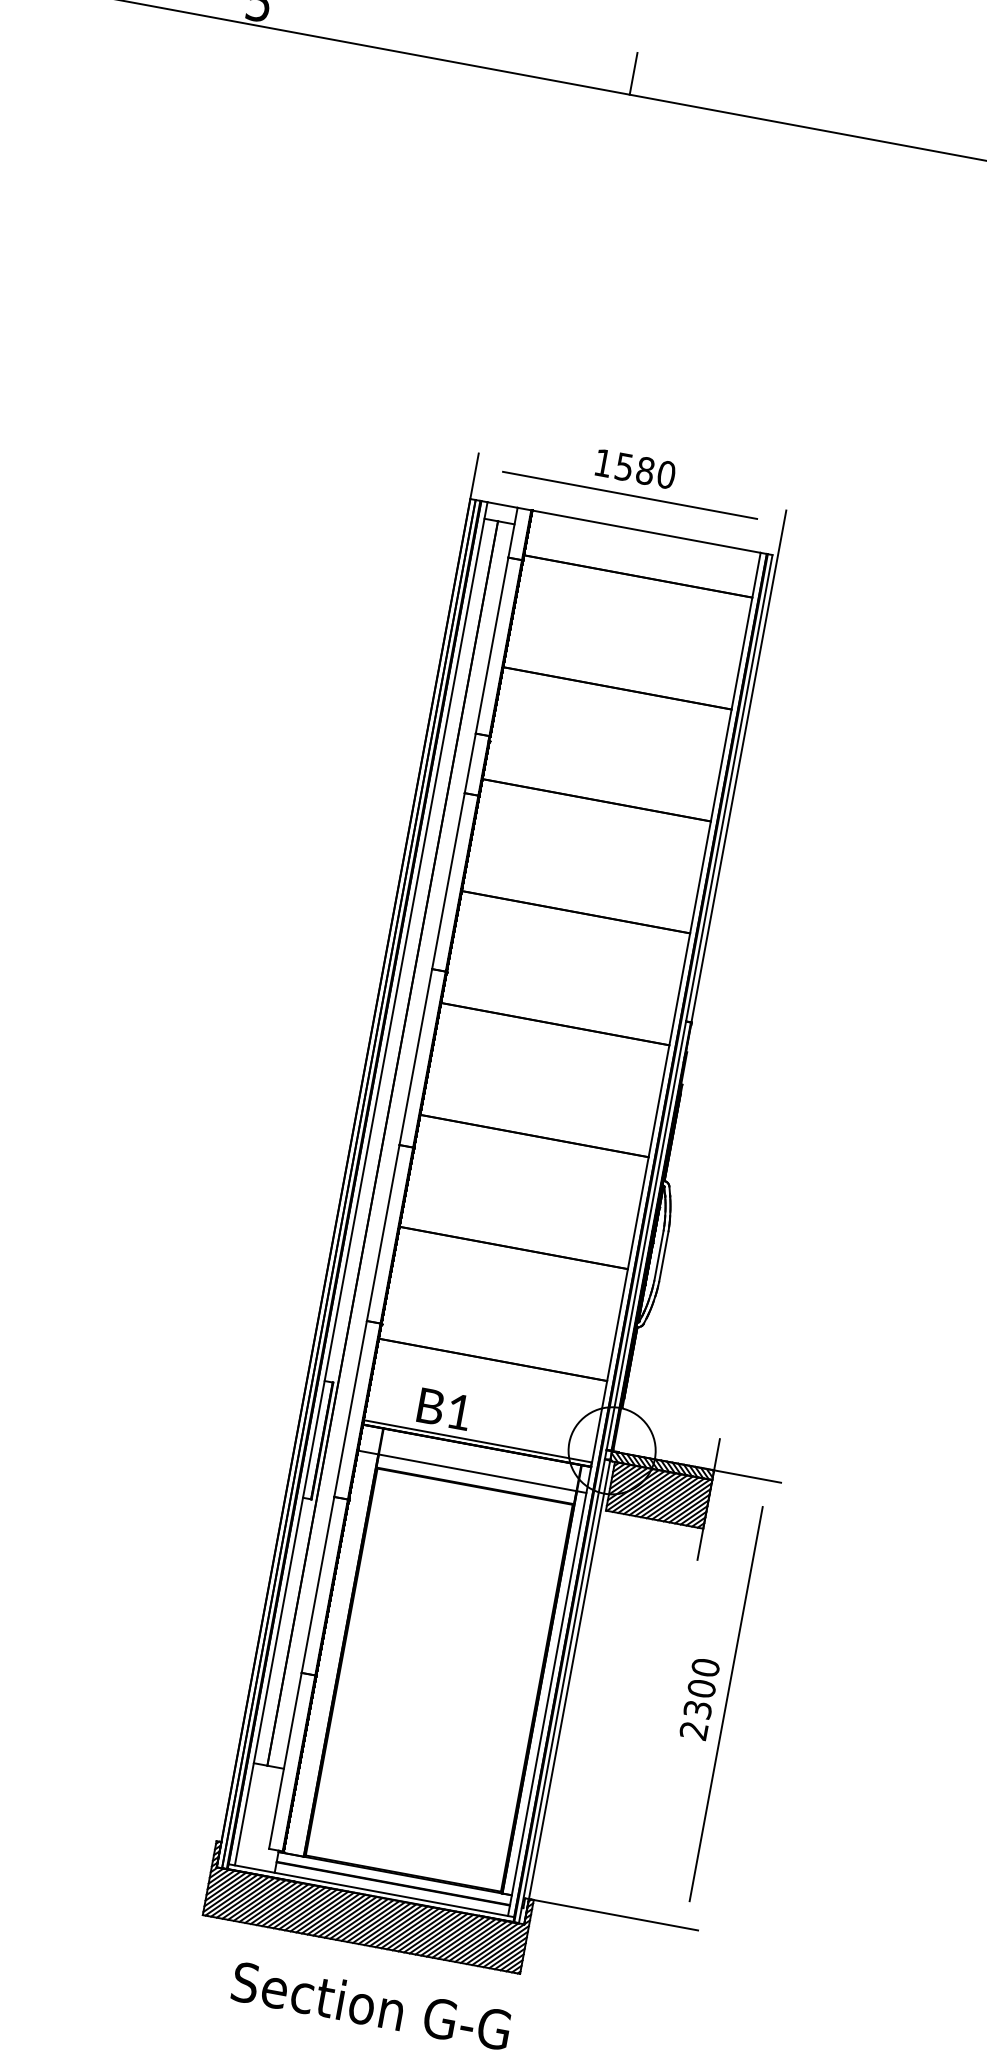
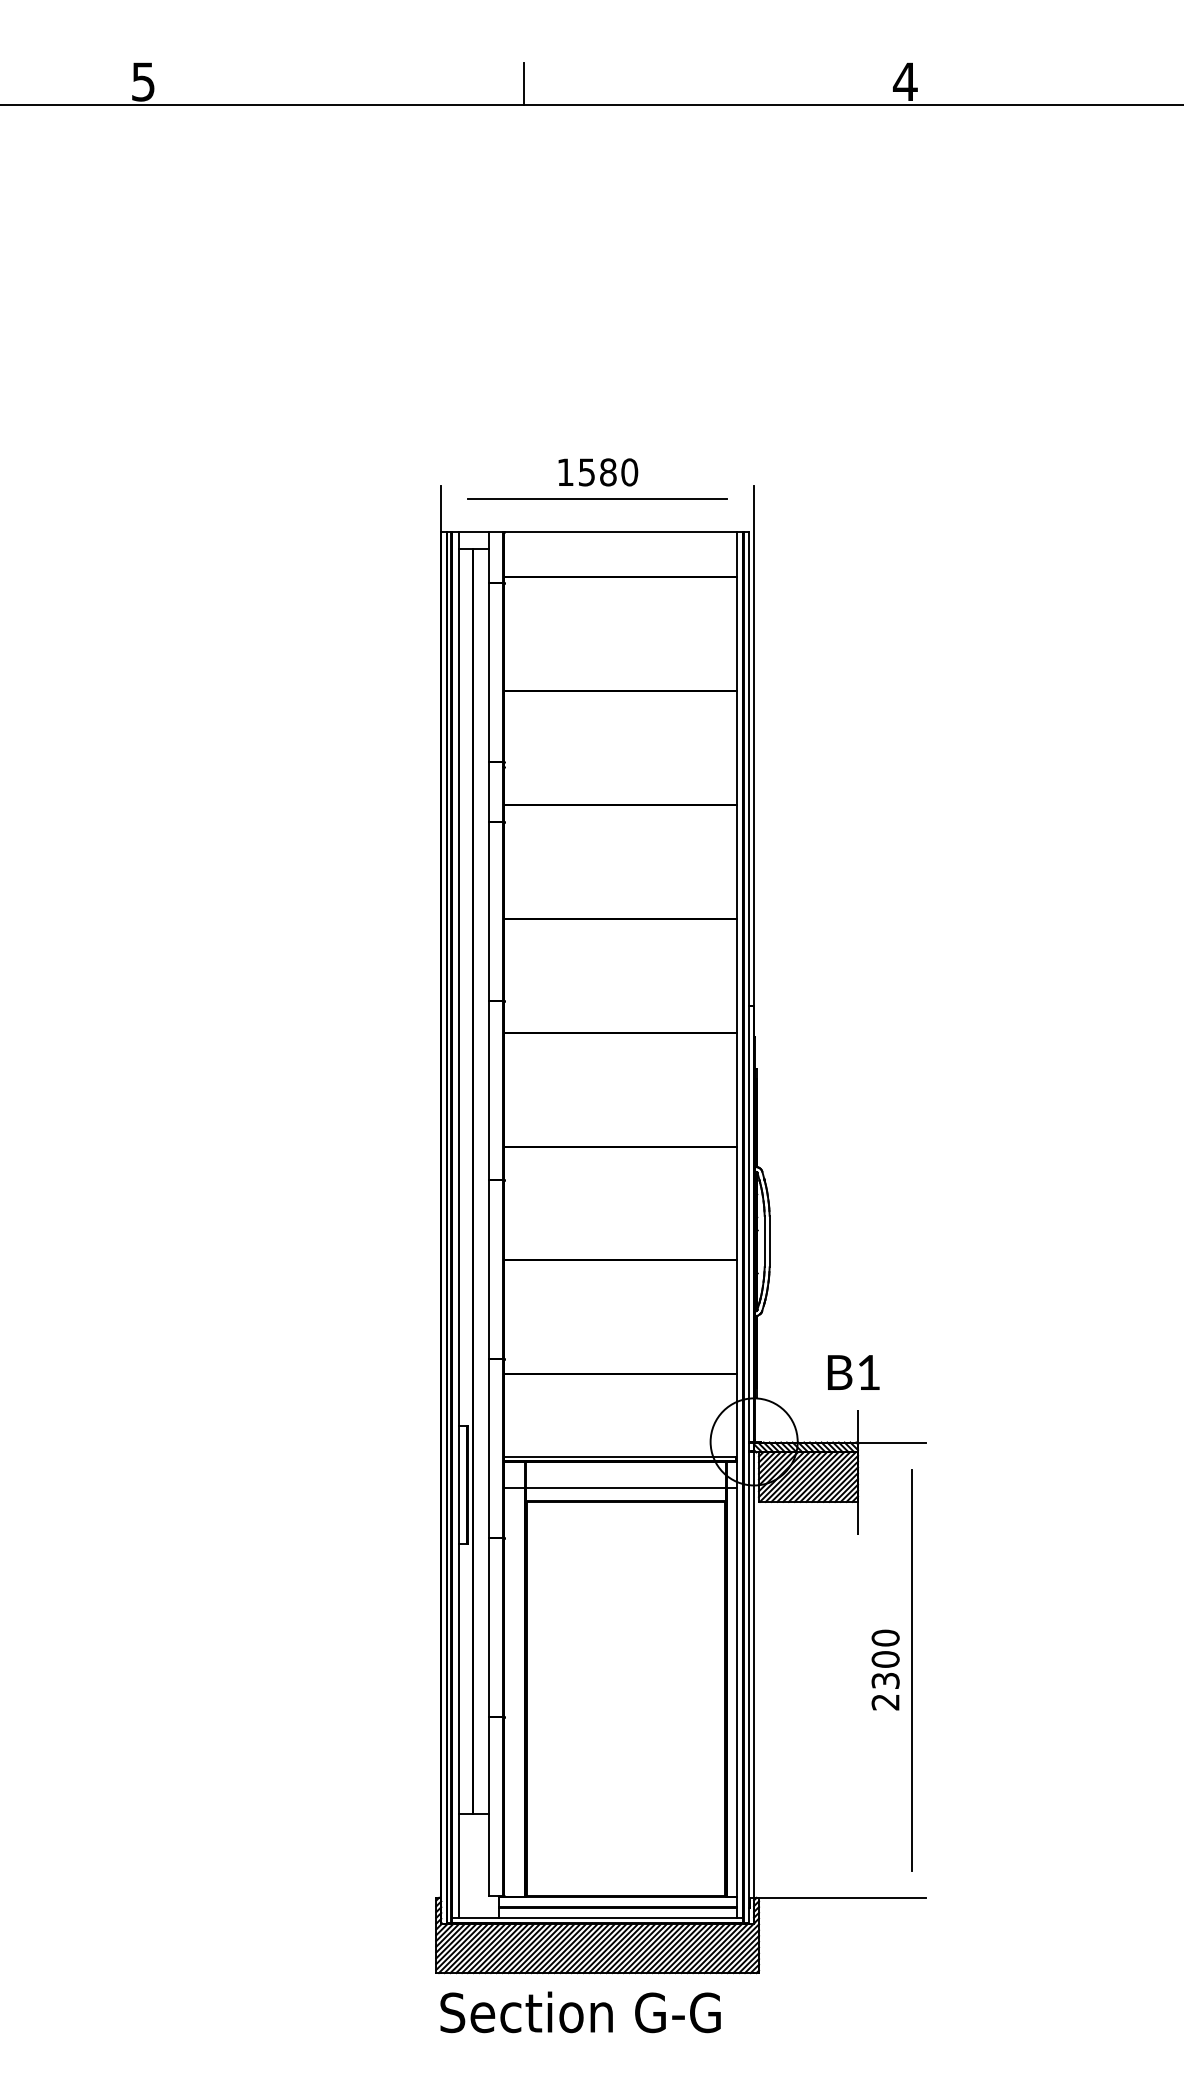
text: (444, 1409) -> (853, 1372), moved
text: (371, 2005) -> (580, 2012), moved

